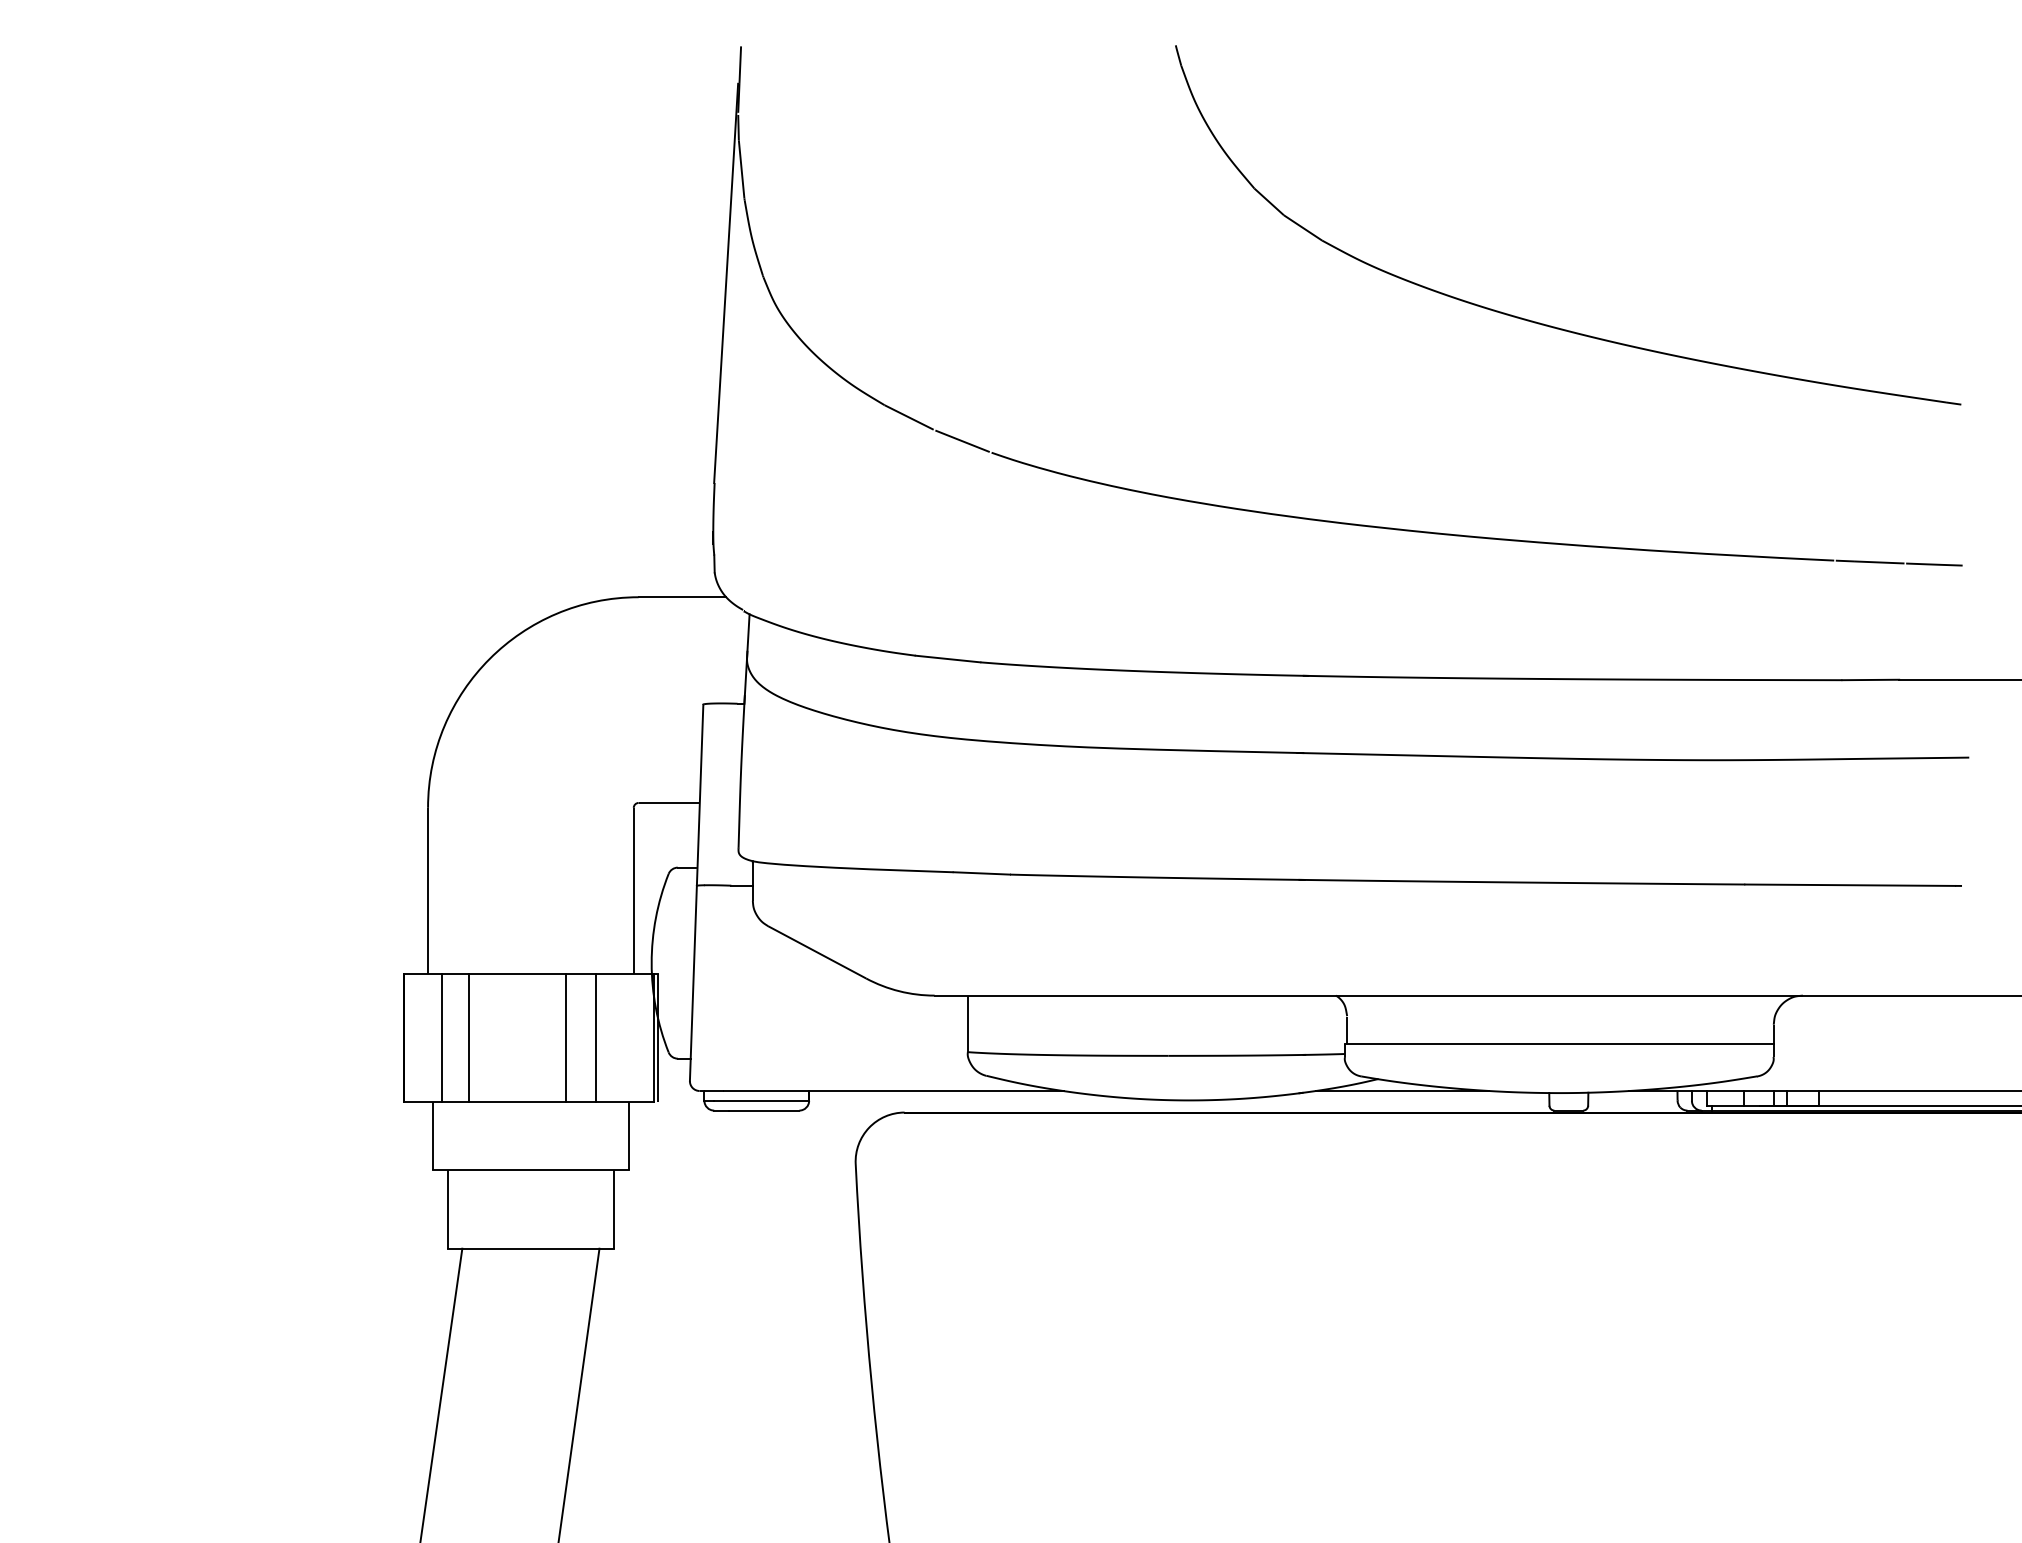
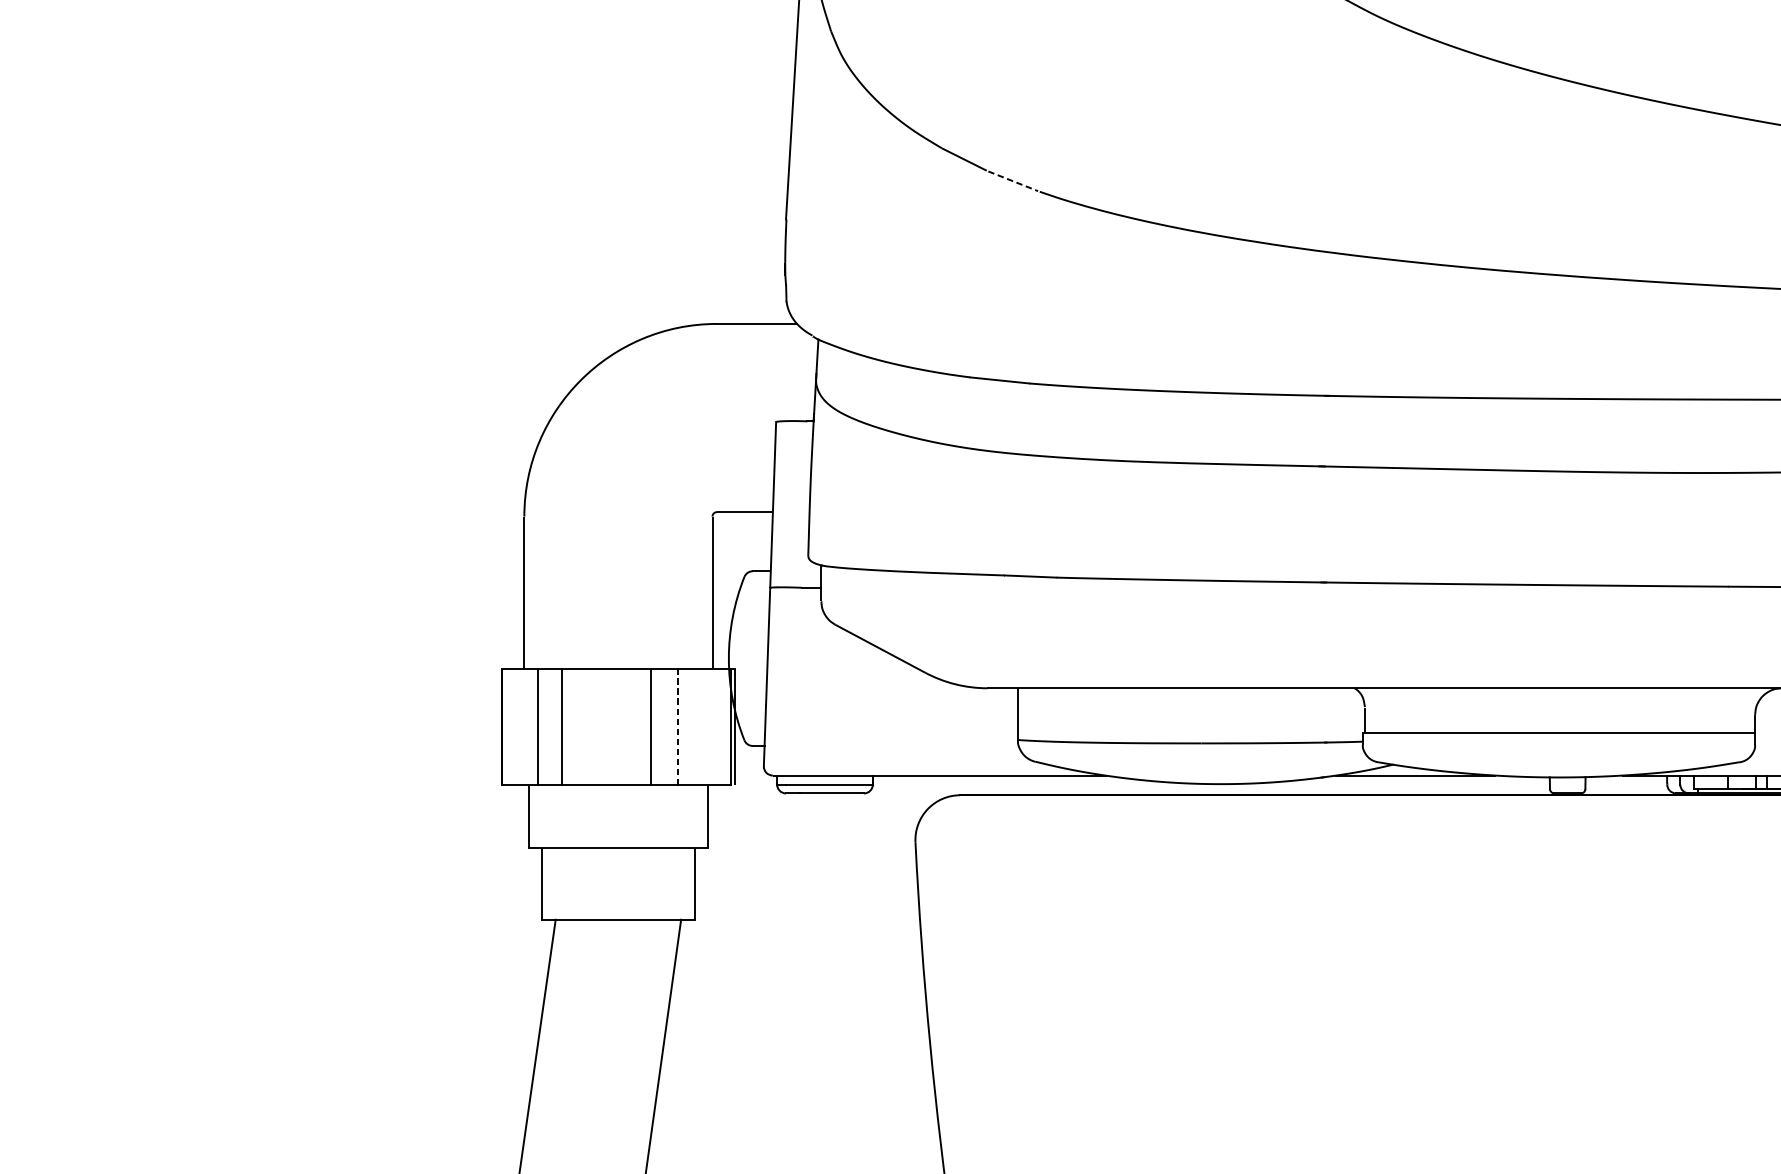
line: (963, 441) -> (1014, 181), solid -> dashed
line: (596, 1038) -> (678, 727), solid -> dashed

